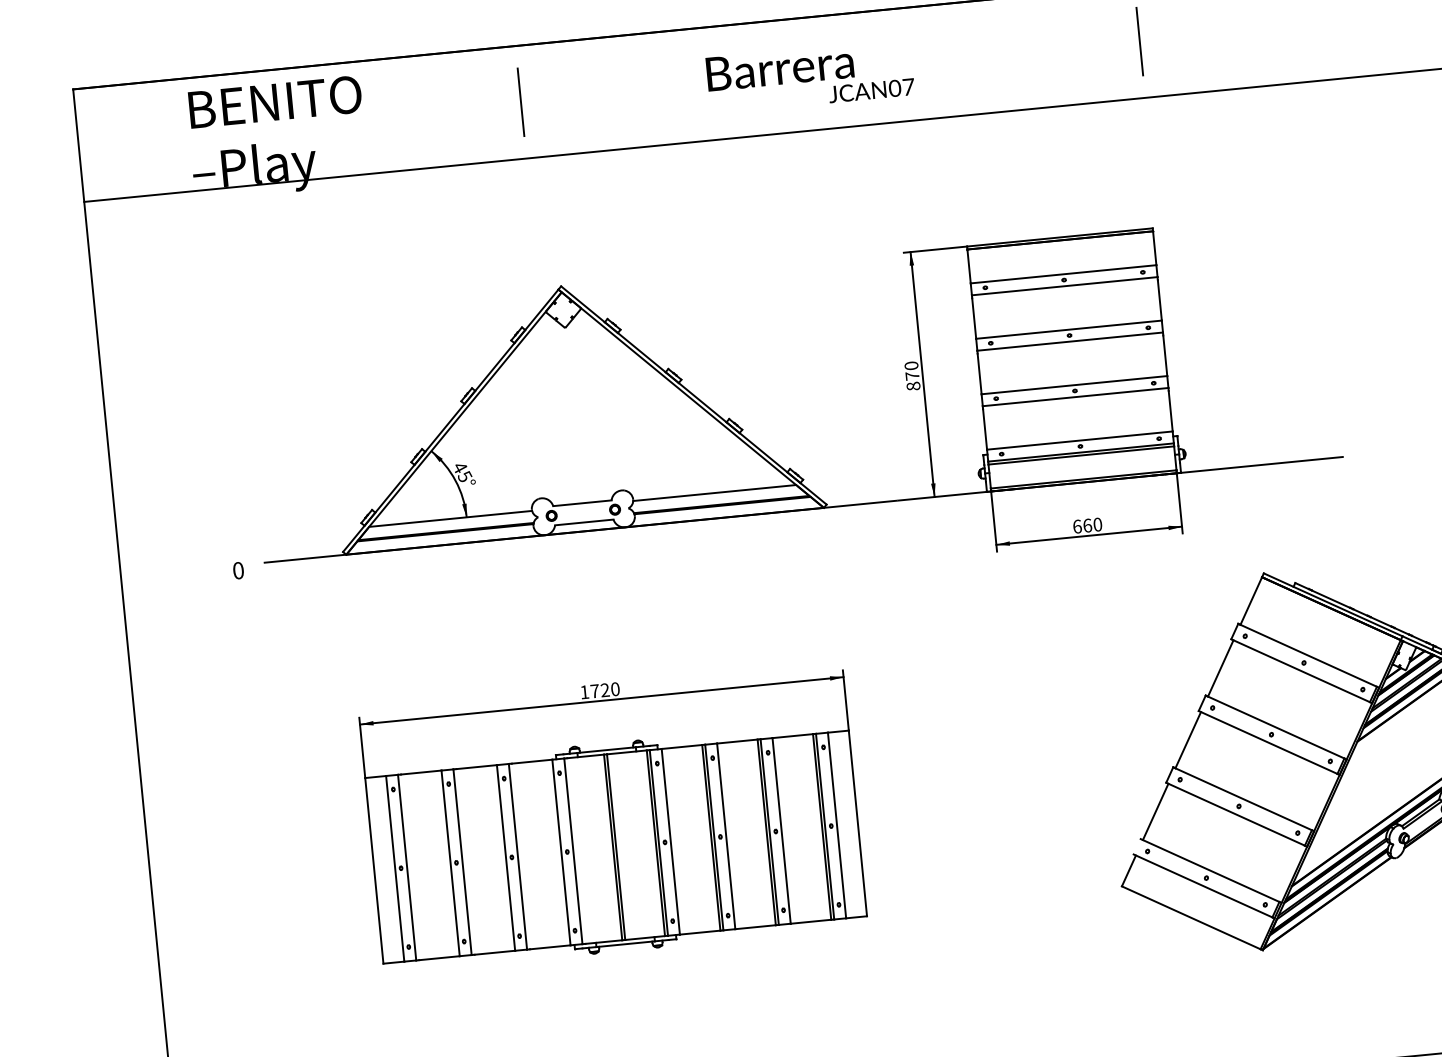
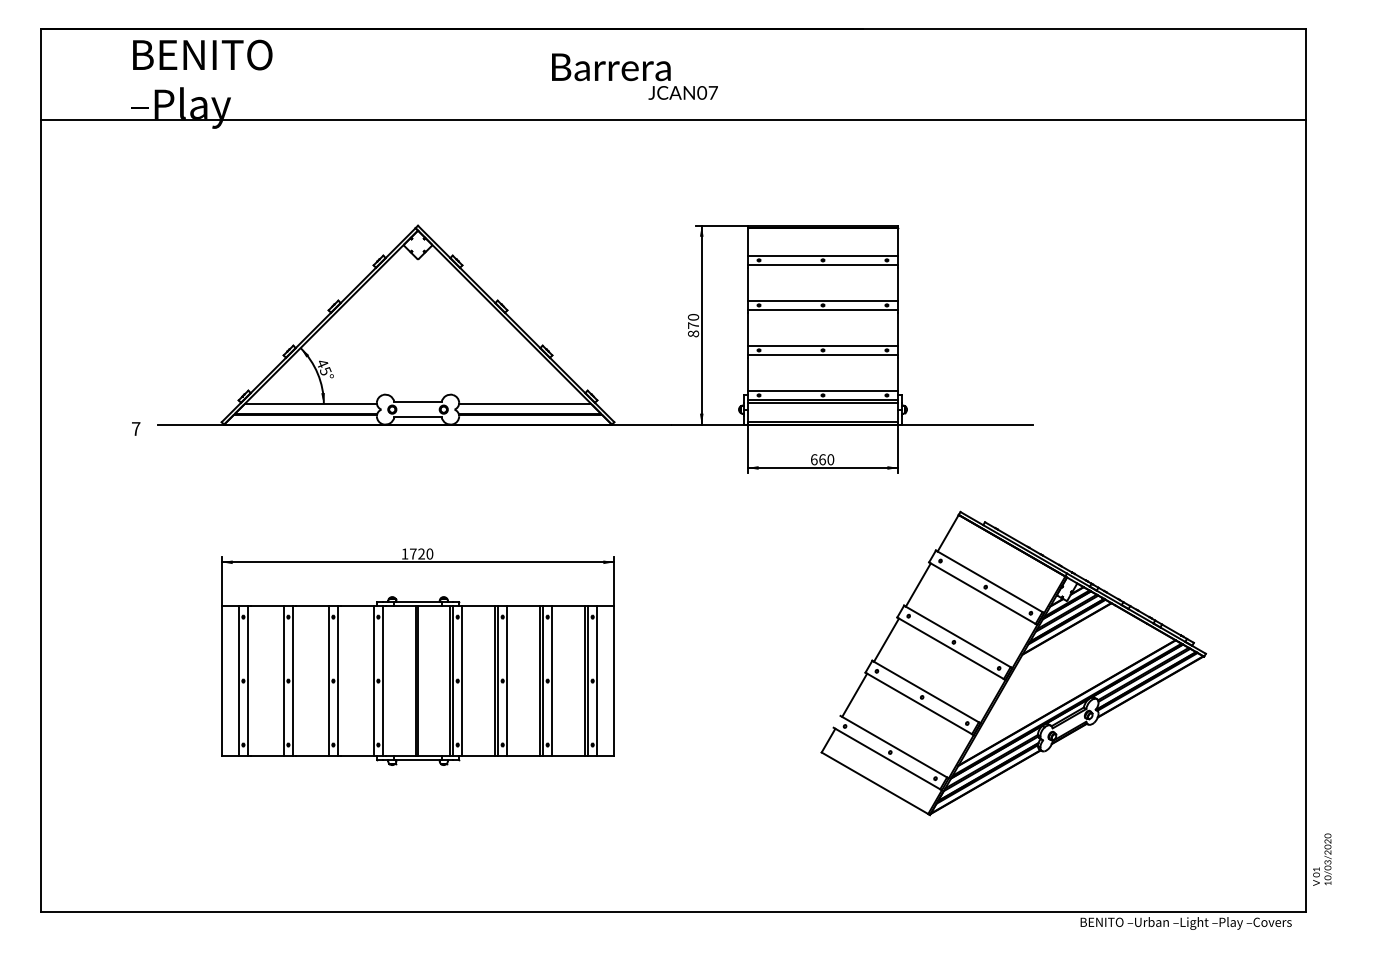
line: (1139, 41) -> (902, 74), removed
line: (521, 102) -> (400, 74), removed
text: (238, 570) -> (136, 428), 0 -> 7

